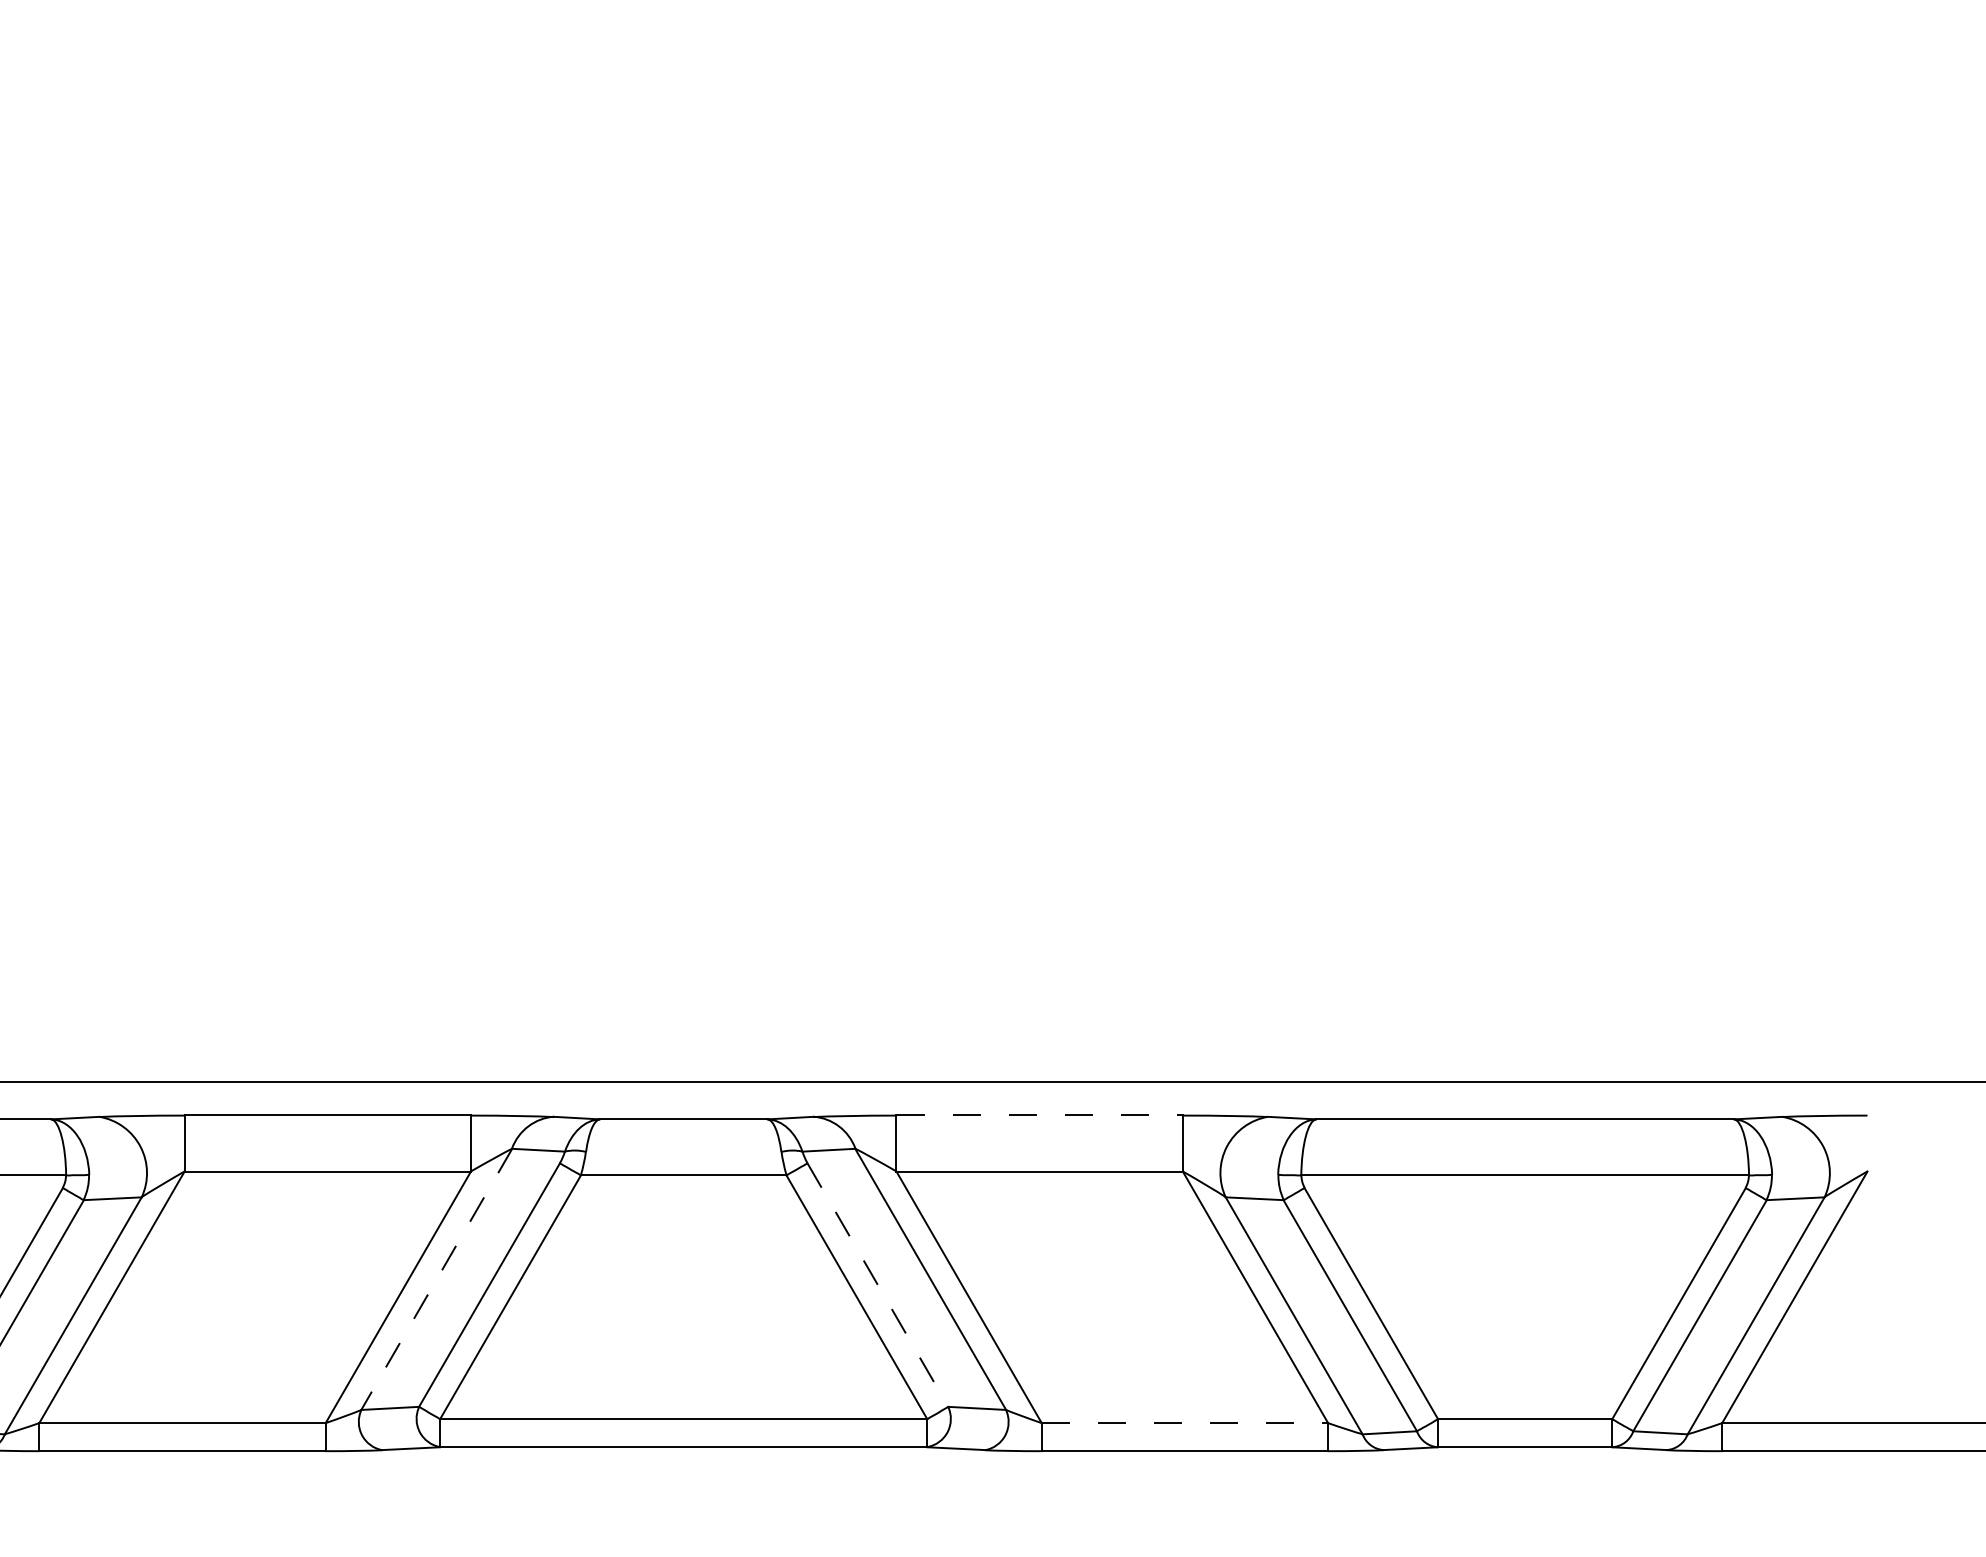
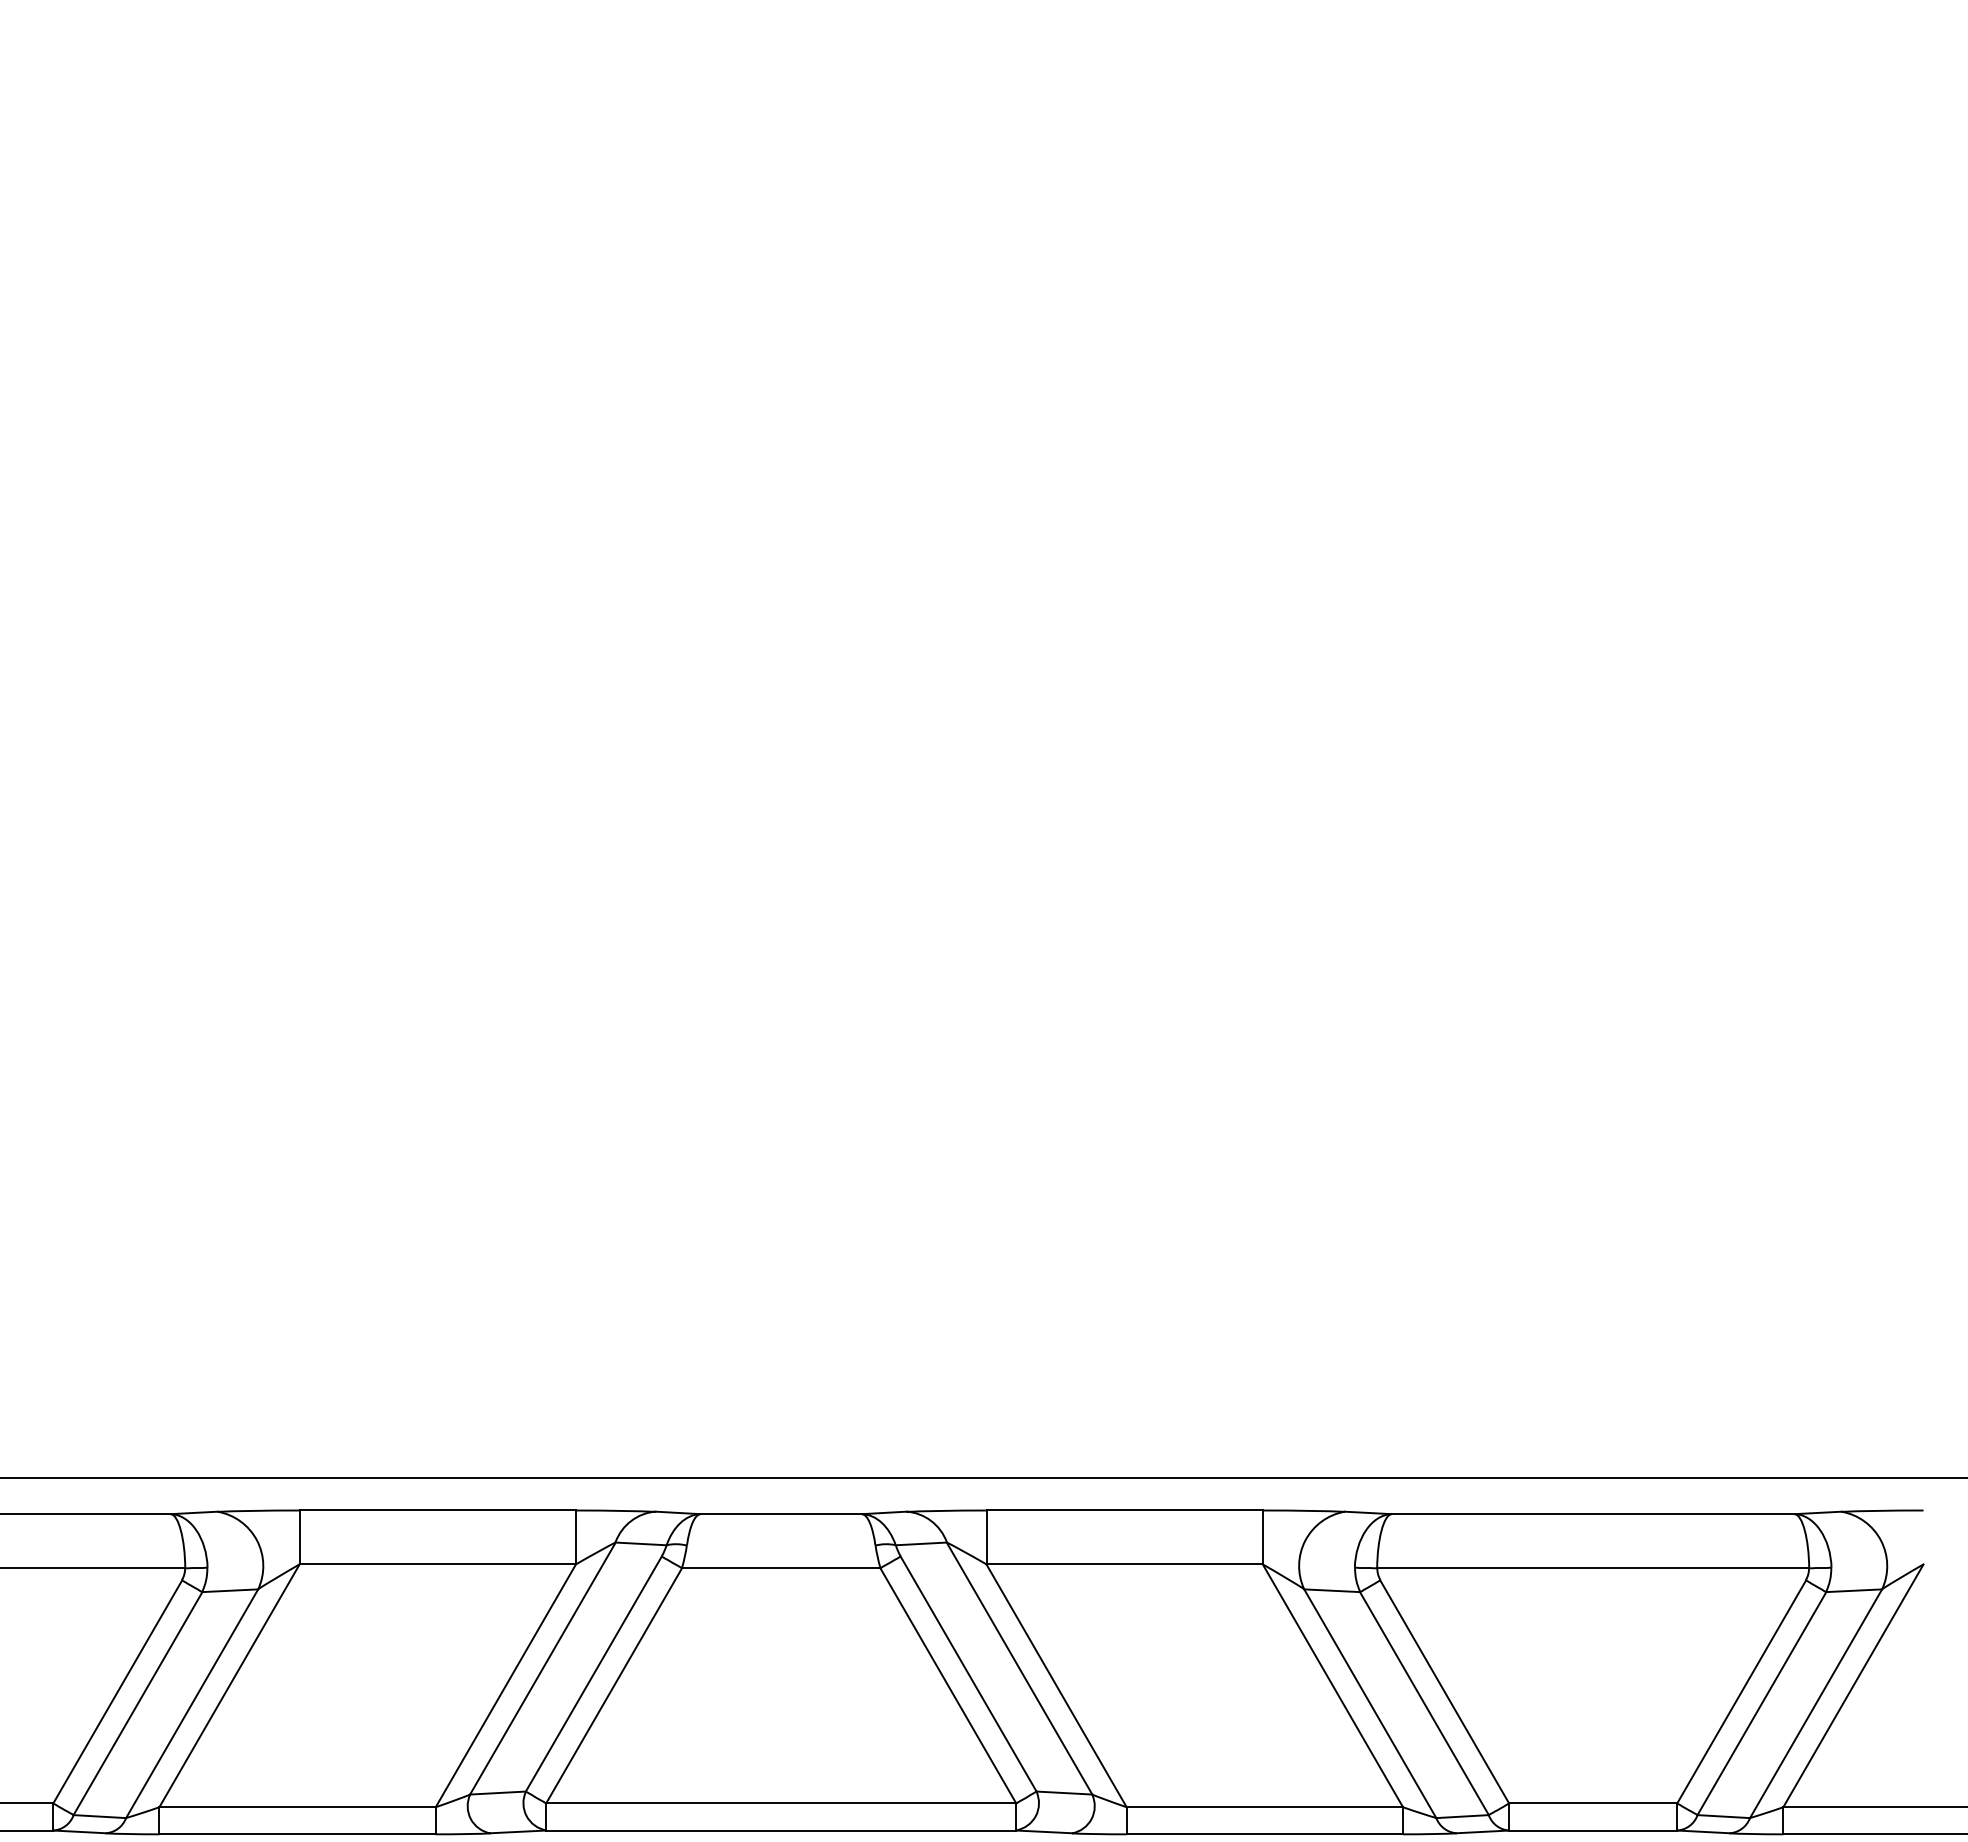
line: (1040, 1115) -> (1125, 1510), dashed -> solid
line: (436, 1279) -> (542, 1668), dashed -> solid
line: (877, 1285) -> (968, 1674), dashed -> solid
line: (1185, 1423) -> (1265, 1807), dashed -> solid

